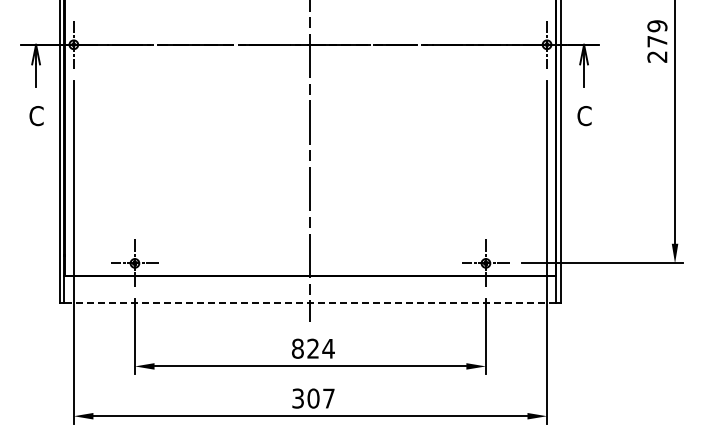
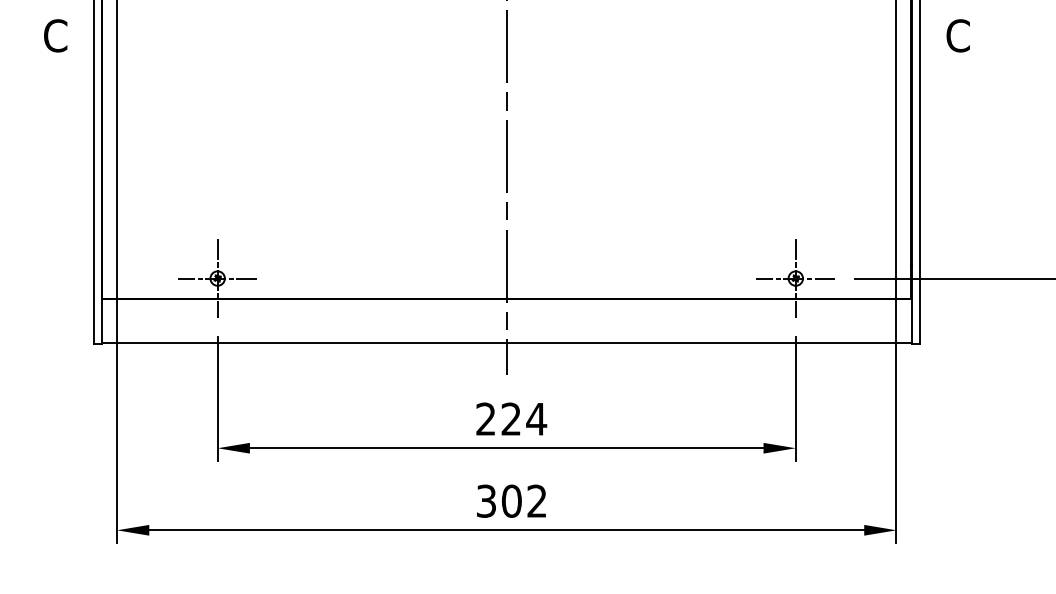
line: (309, 302) -> (505, 342), dashed -> solid
text: (297, 348) -> (485, 418), 824 -> 224
text: (328, 398) -> (536, 501), 307 -> 302

